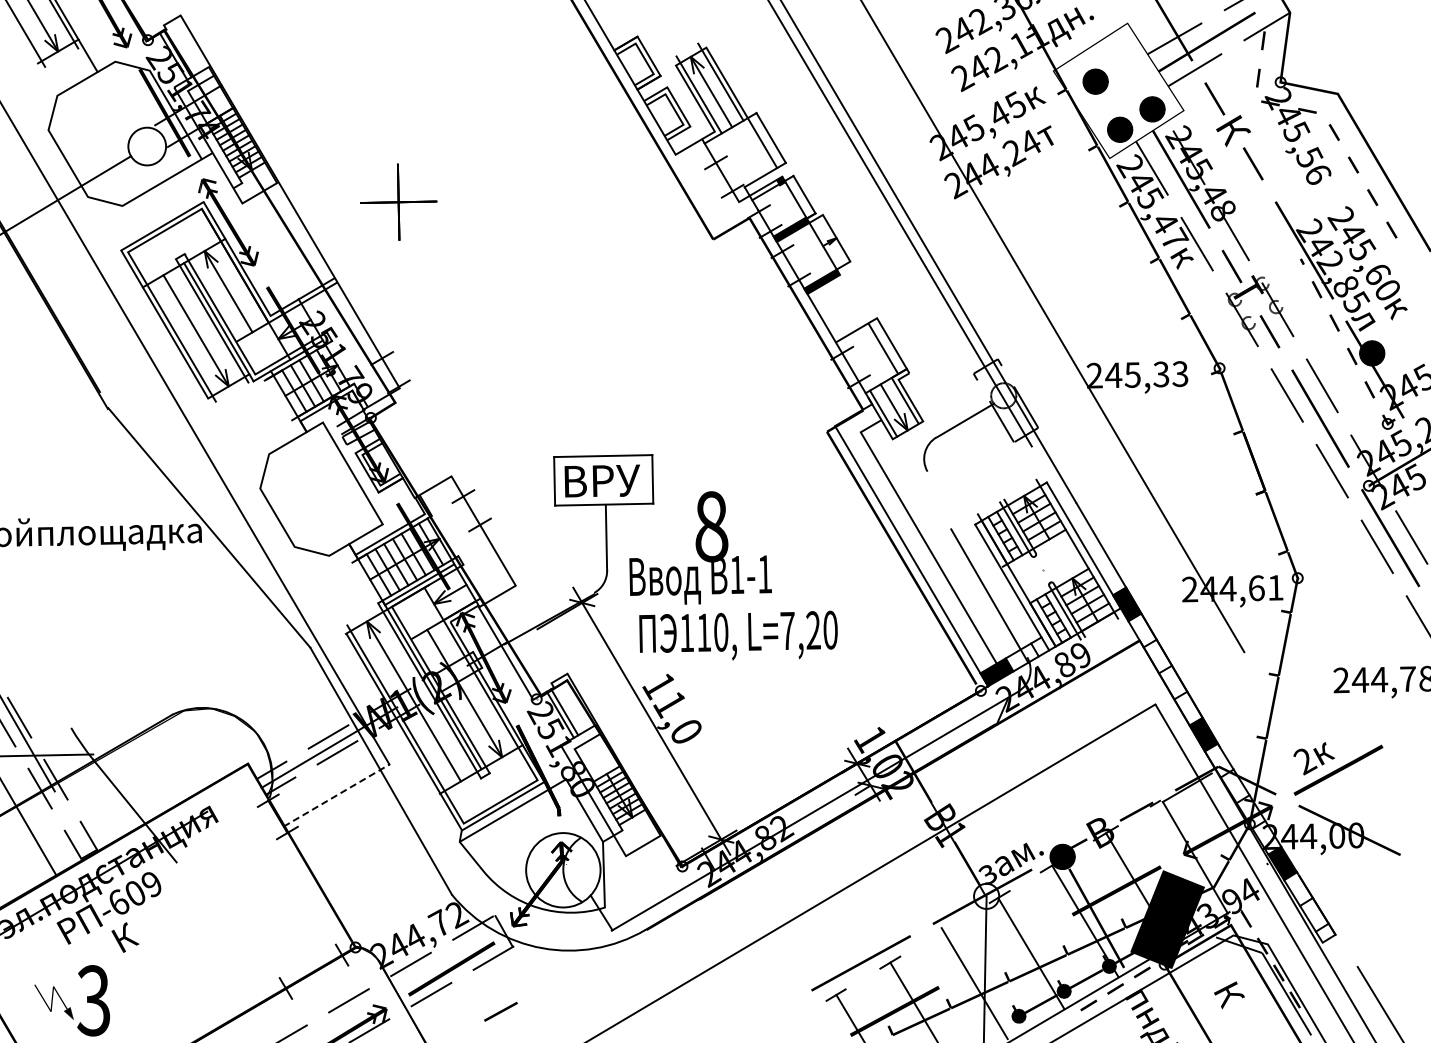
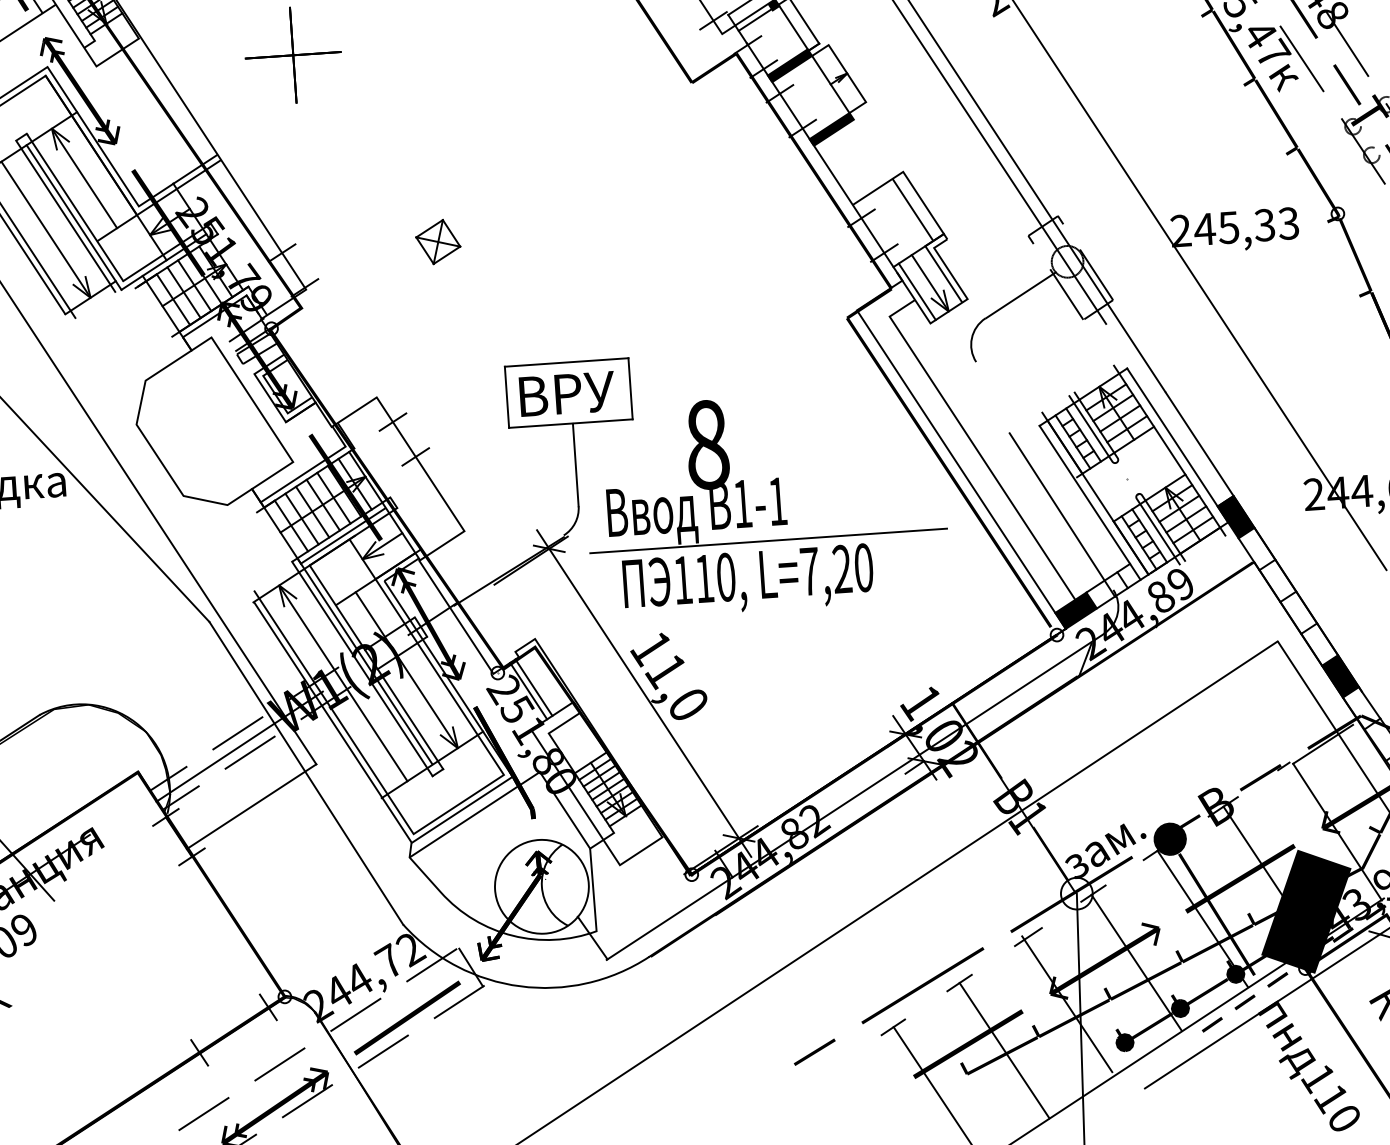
part: (506, 355) -> (438, 241), added
line: (755, 605) -> (767, 541), added
line: (337, 795) -> (252, 806), dashed -> solid
line: (946, 928) -> (1028, 936), added
fill: (1005, 950) -> (1103, 960), added
line: (500, 1011) -> (814, 1051), moved

